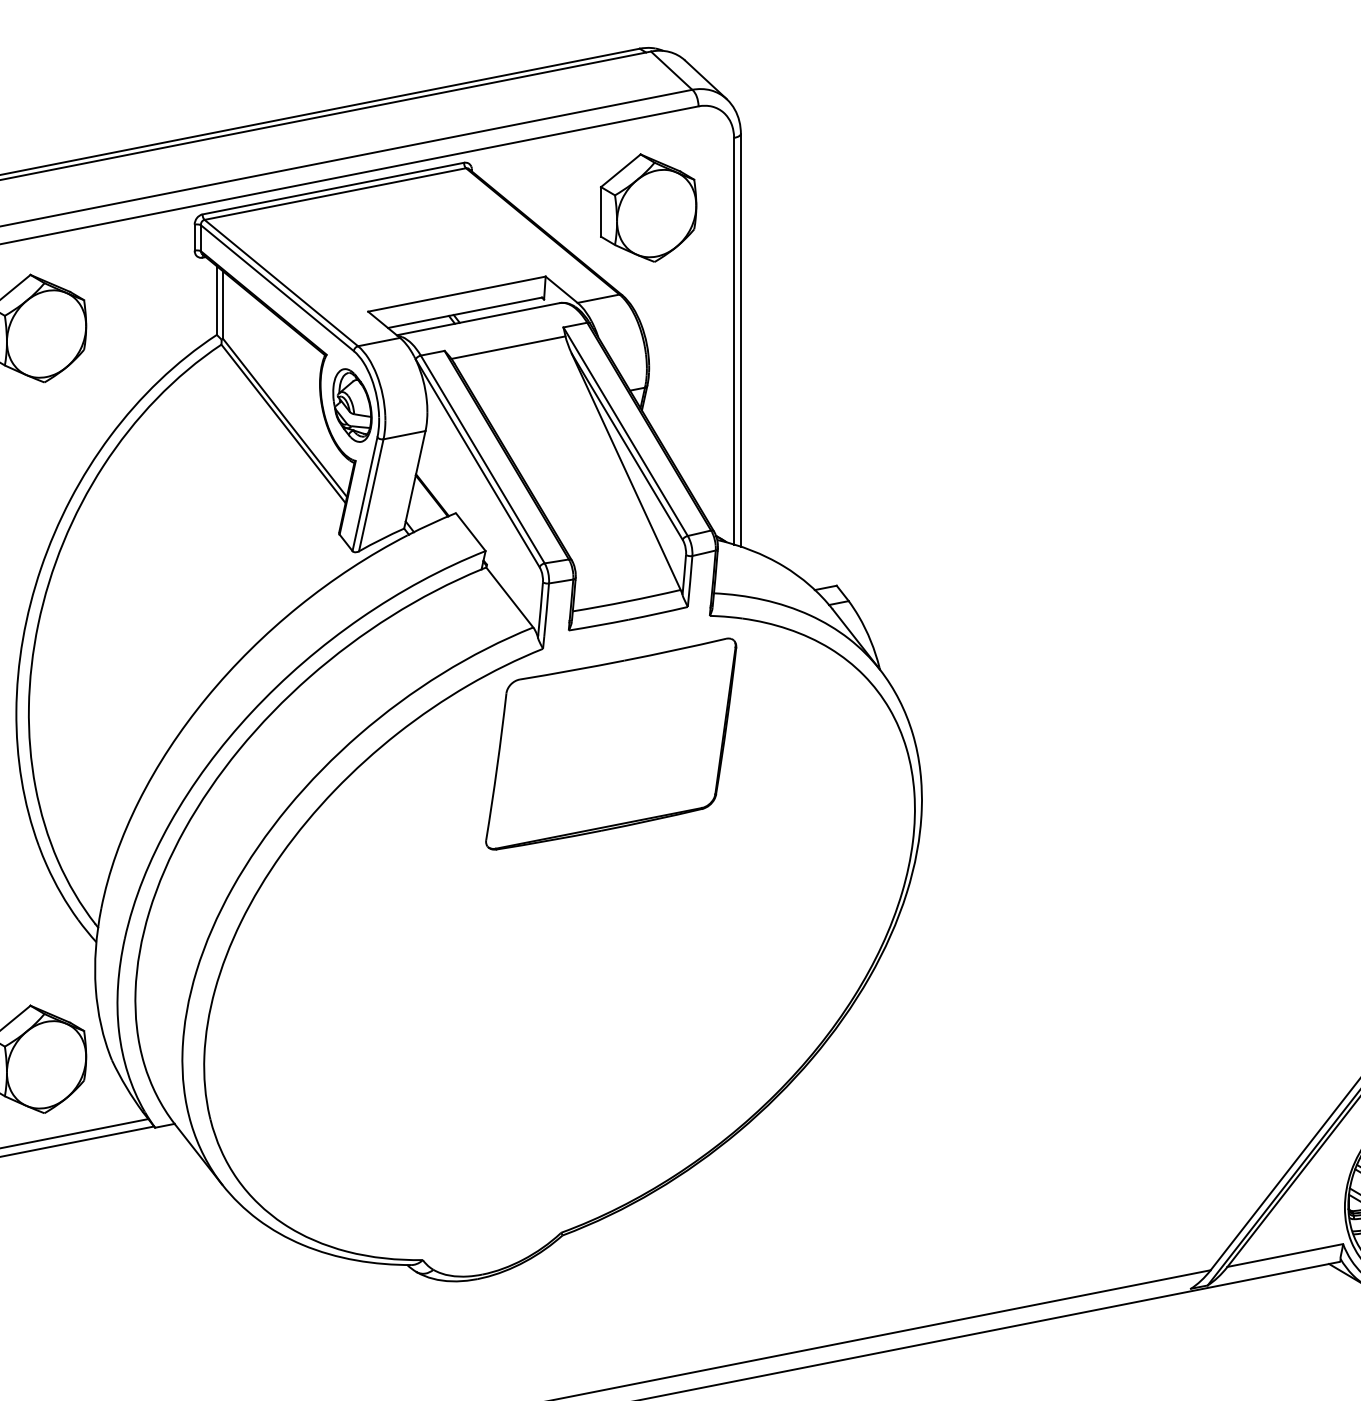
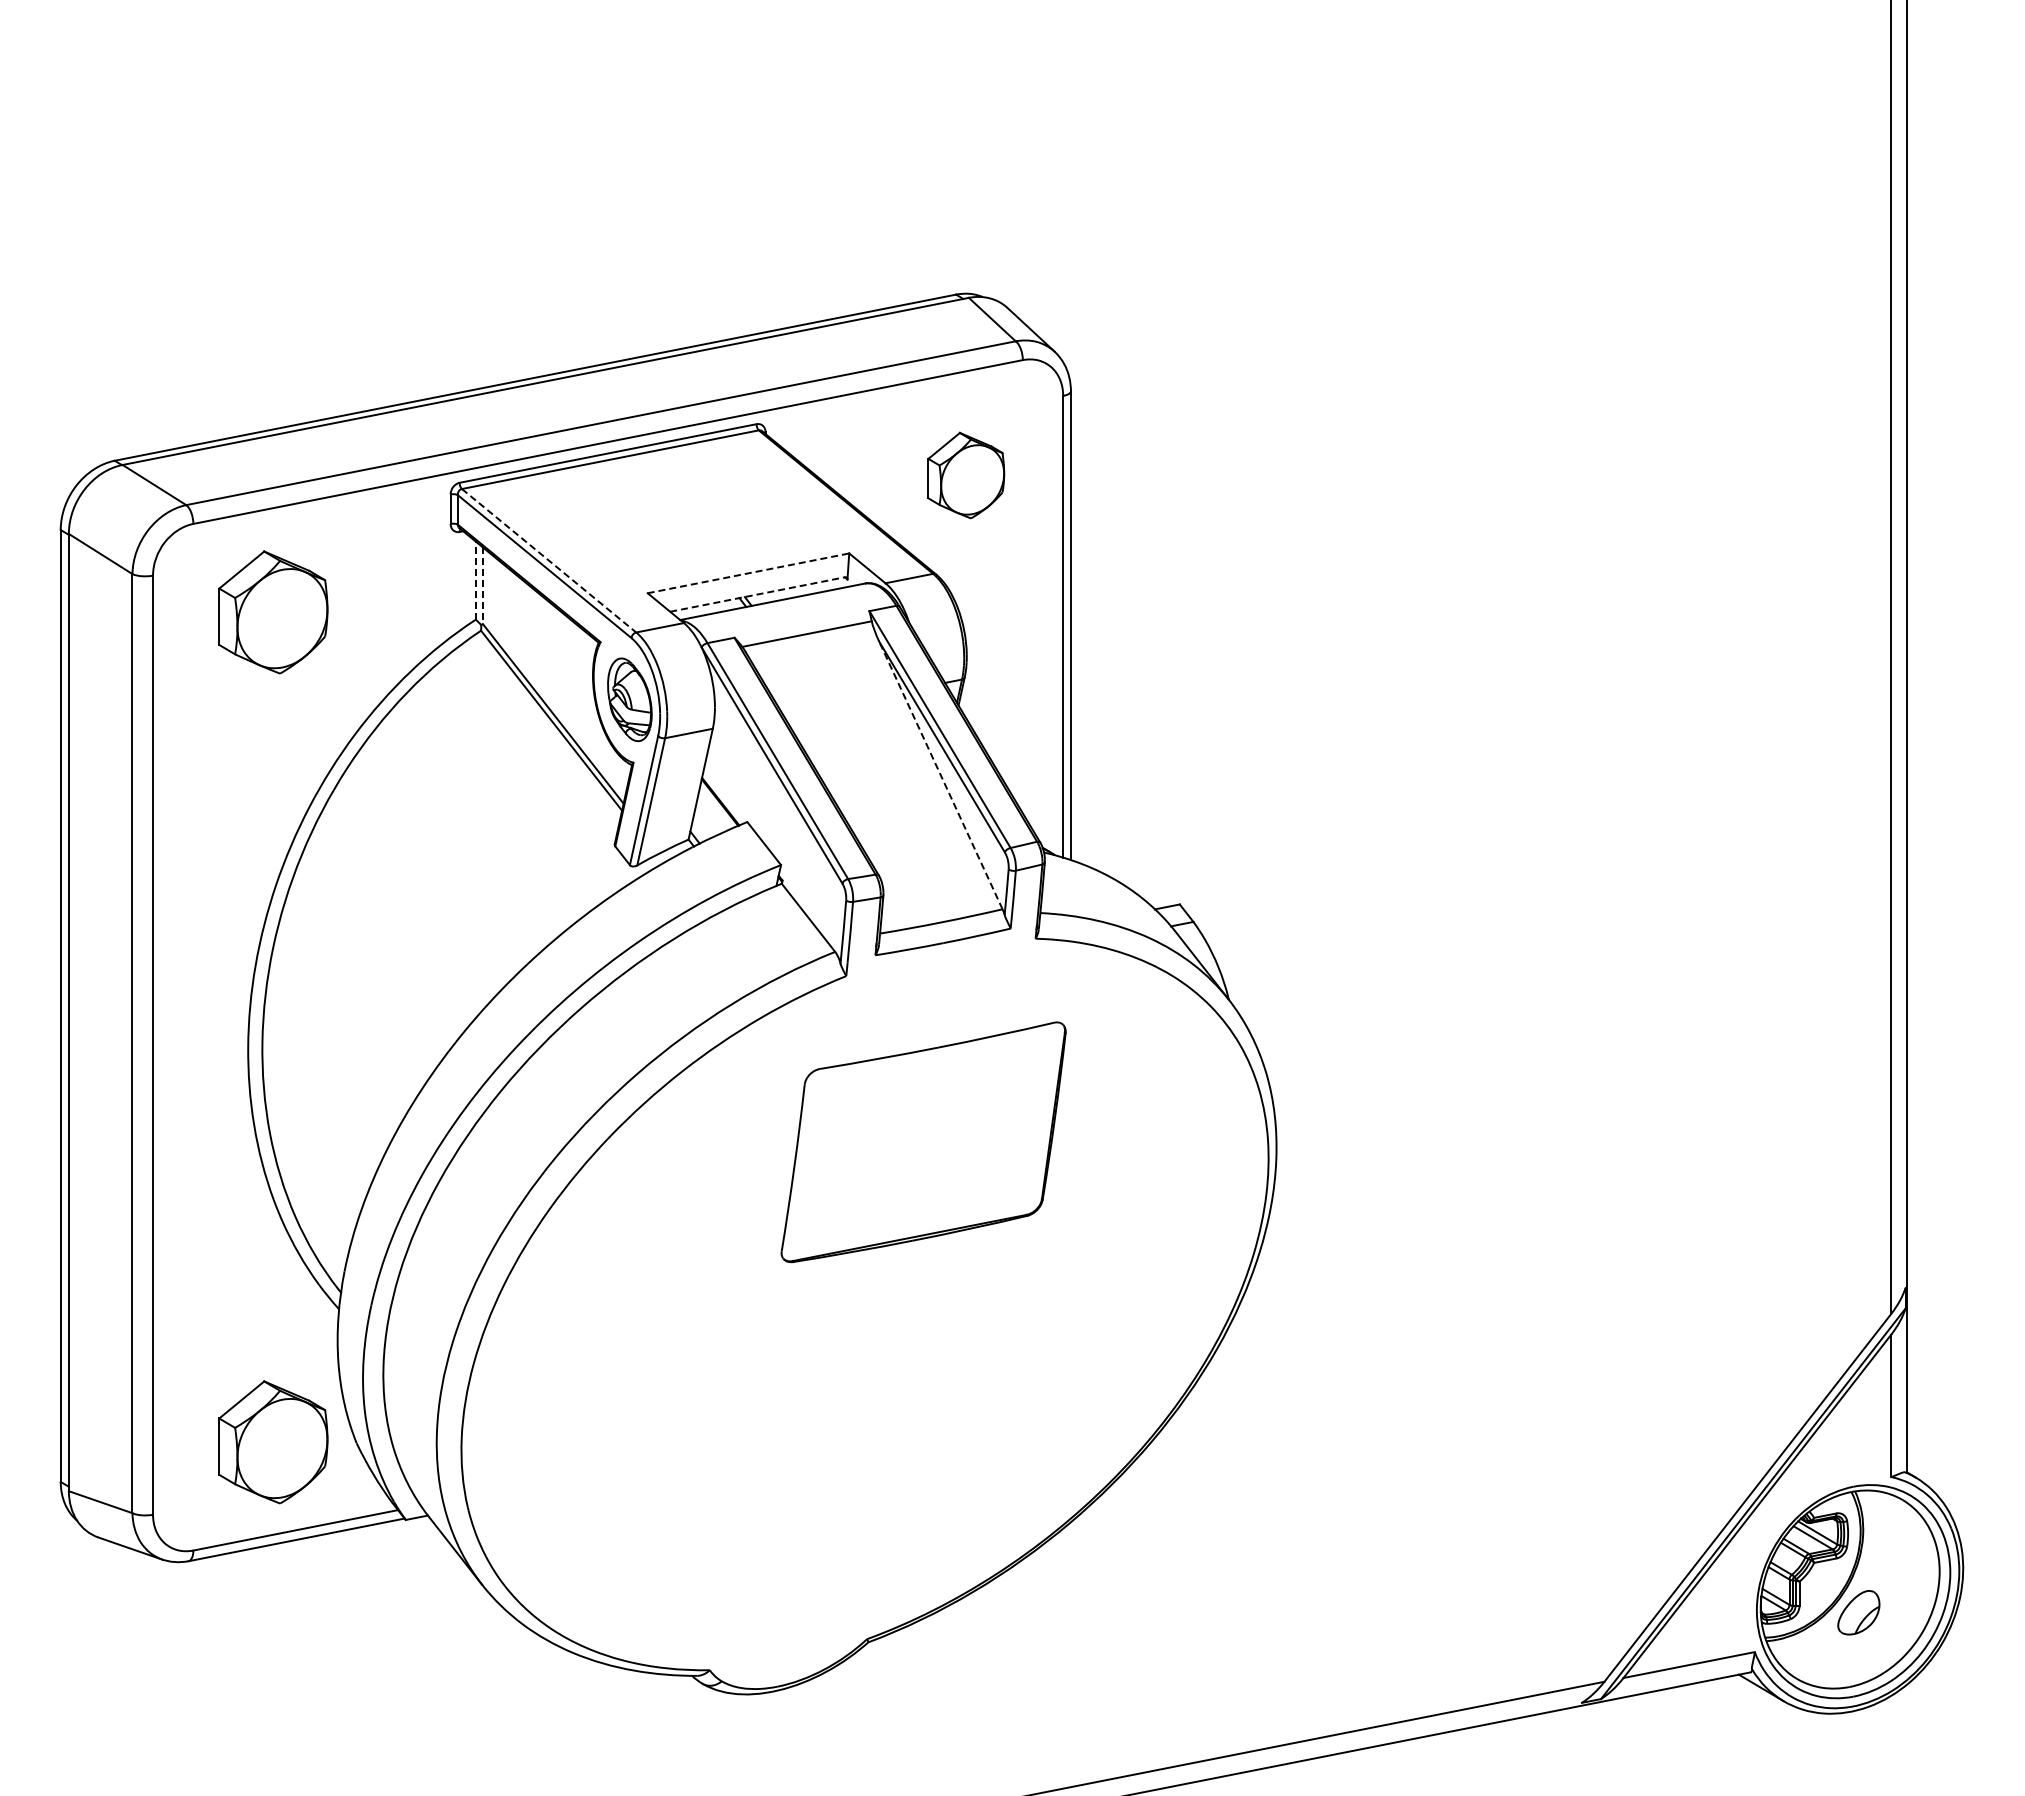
part: (648, 207) -> (966, 475), size x0.7
line: (281, 282) -> (549, 560), solid -> dashed
line: (456, 294) -> (748, 573), solid -> dashed
line: (216, 300) -> (475, 580), solid -> dashed
line: (222, 305) -> (482, 586), solid -> dashed
line: (465, 312) -> (758, 594), solid -> dashed
line: (626, 471) -> (940, 774), solid -> dashed
part: (611, 744) -> (923, 1142), moved

